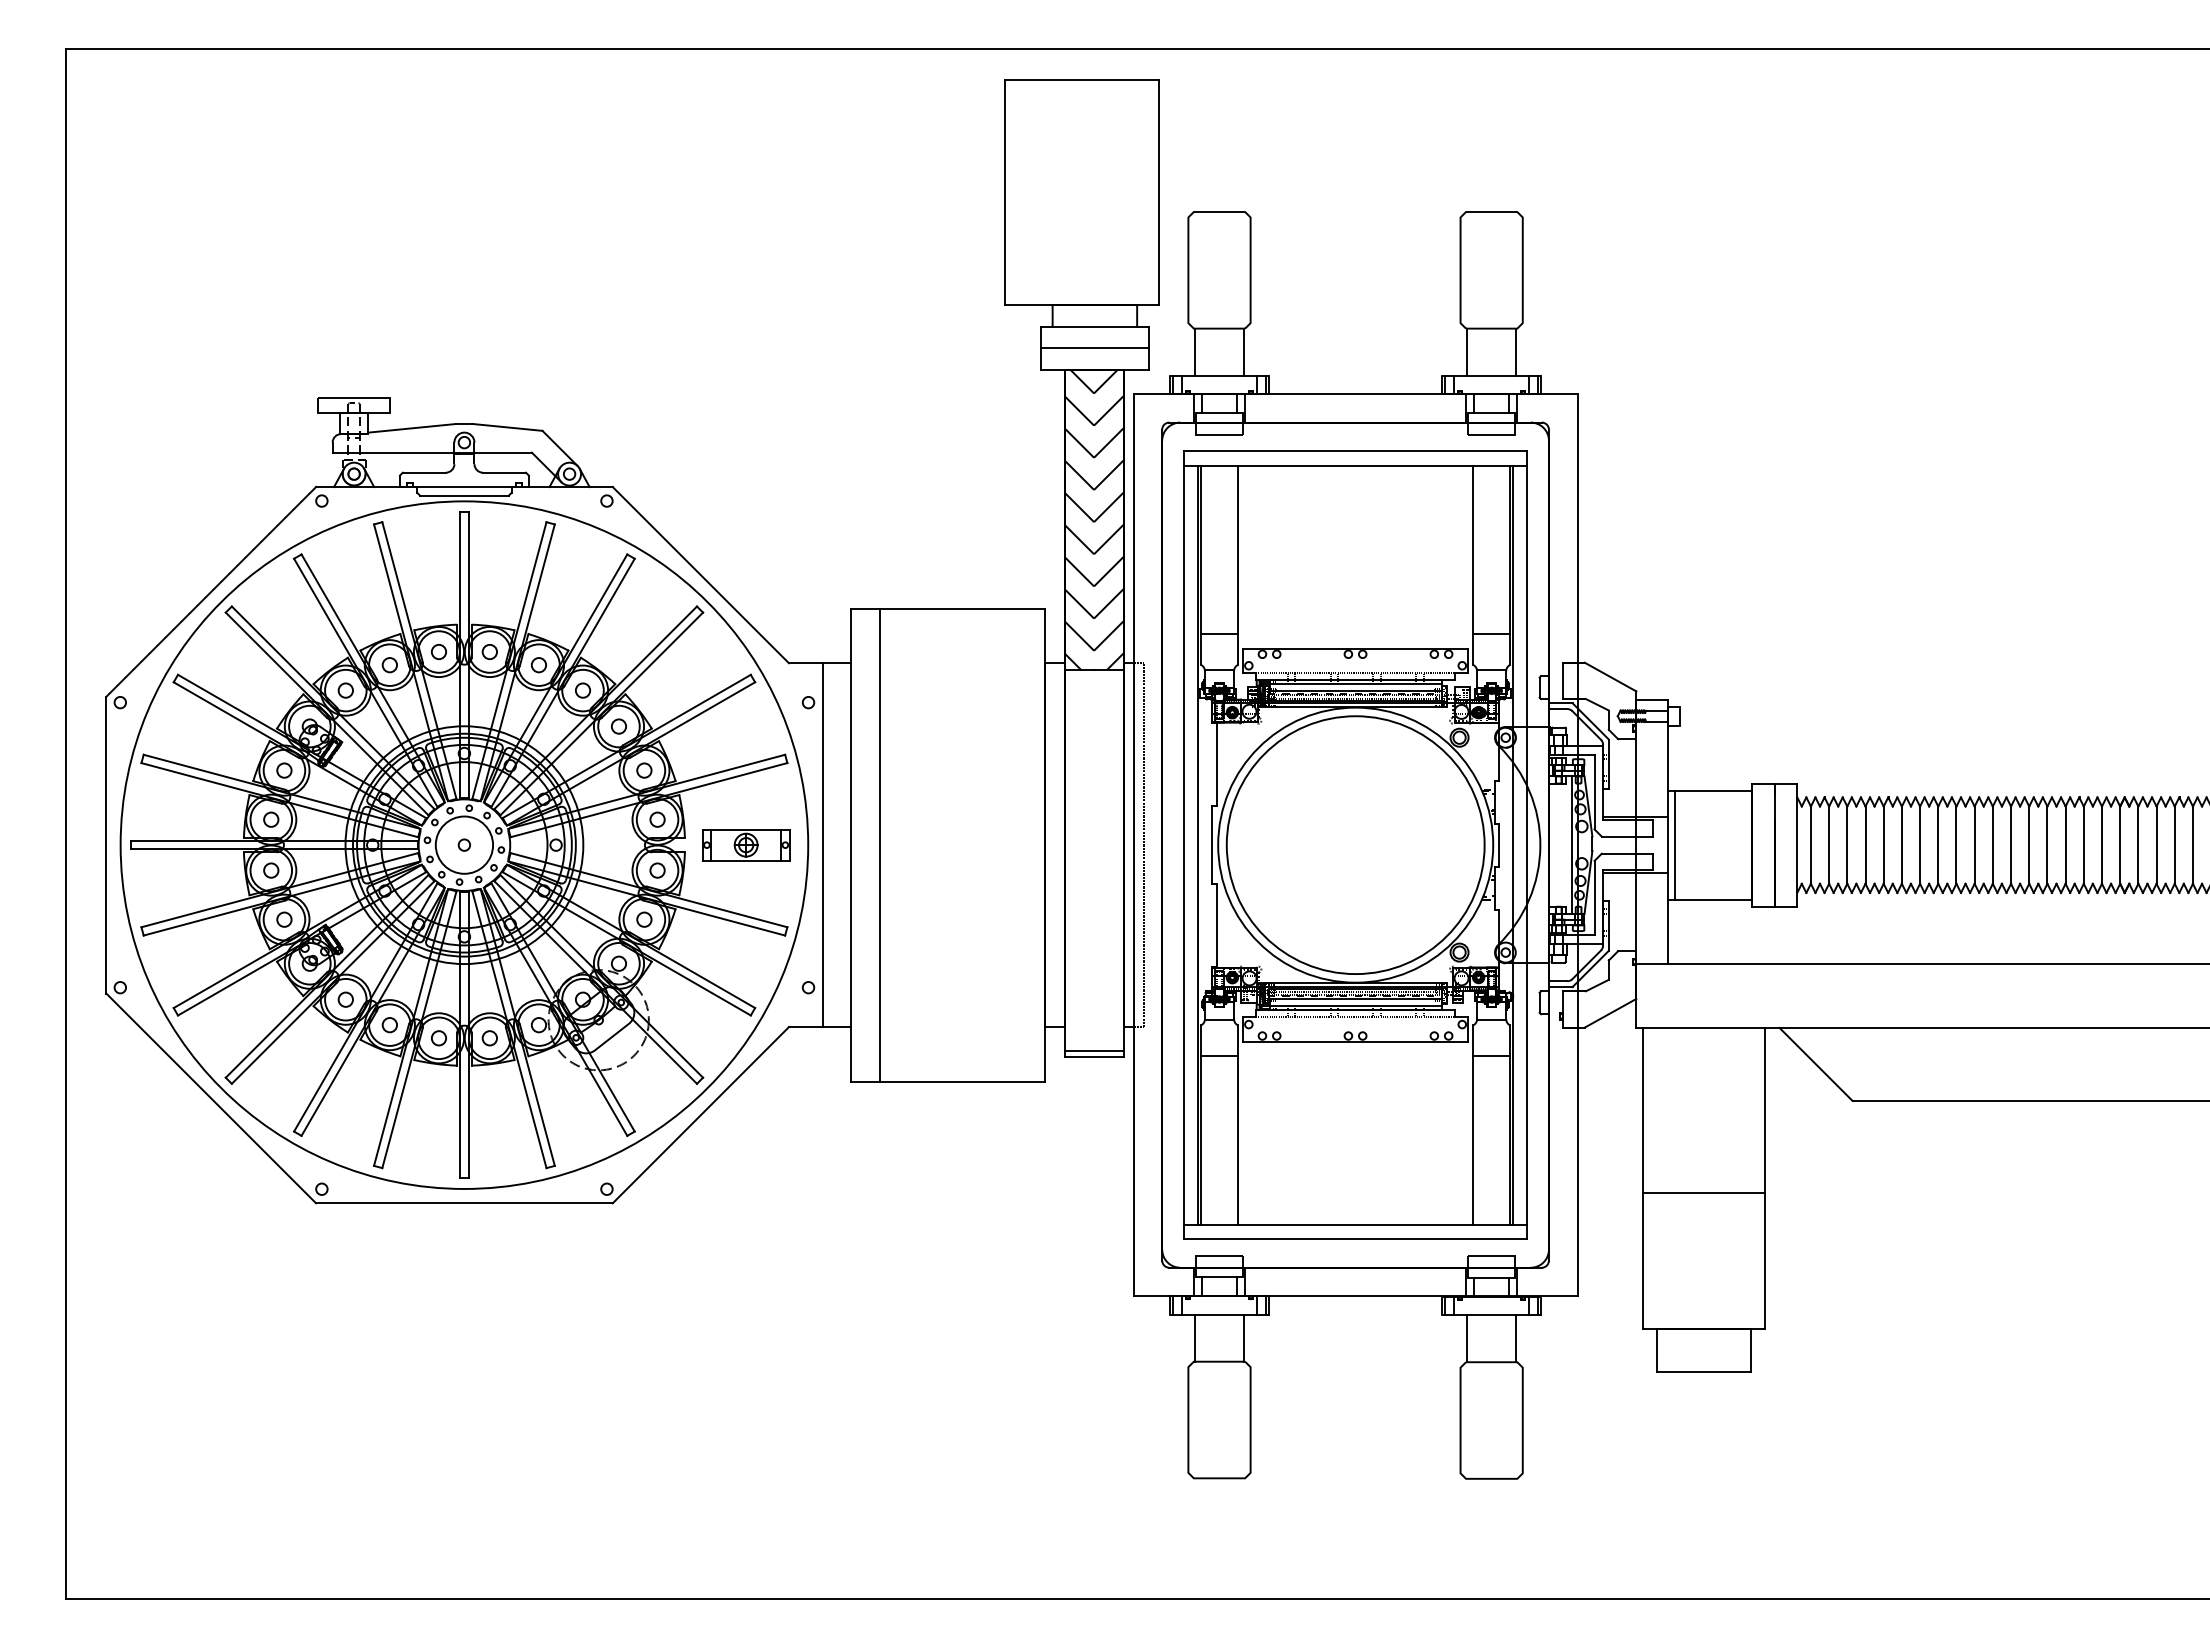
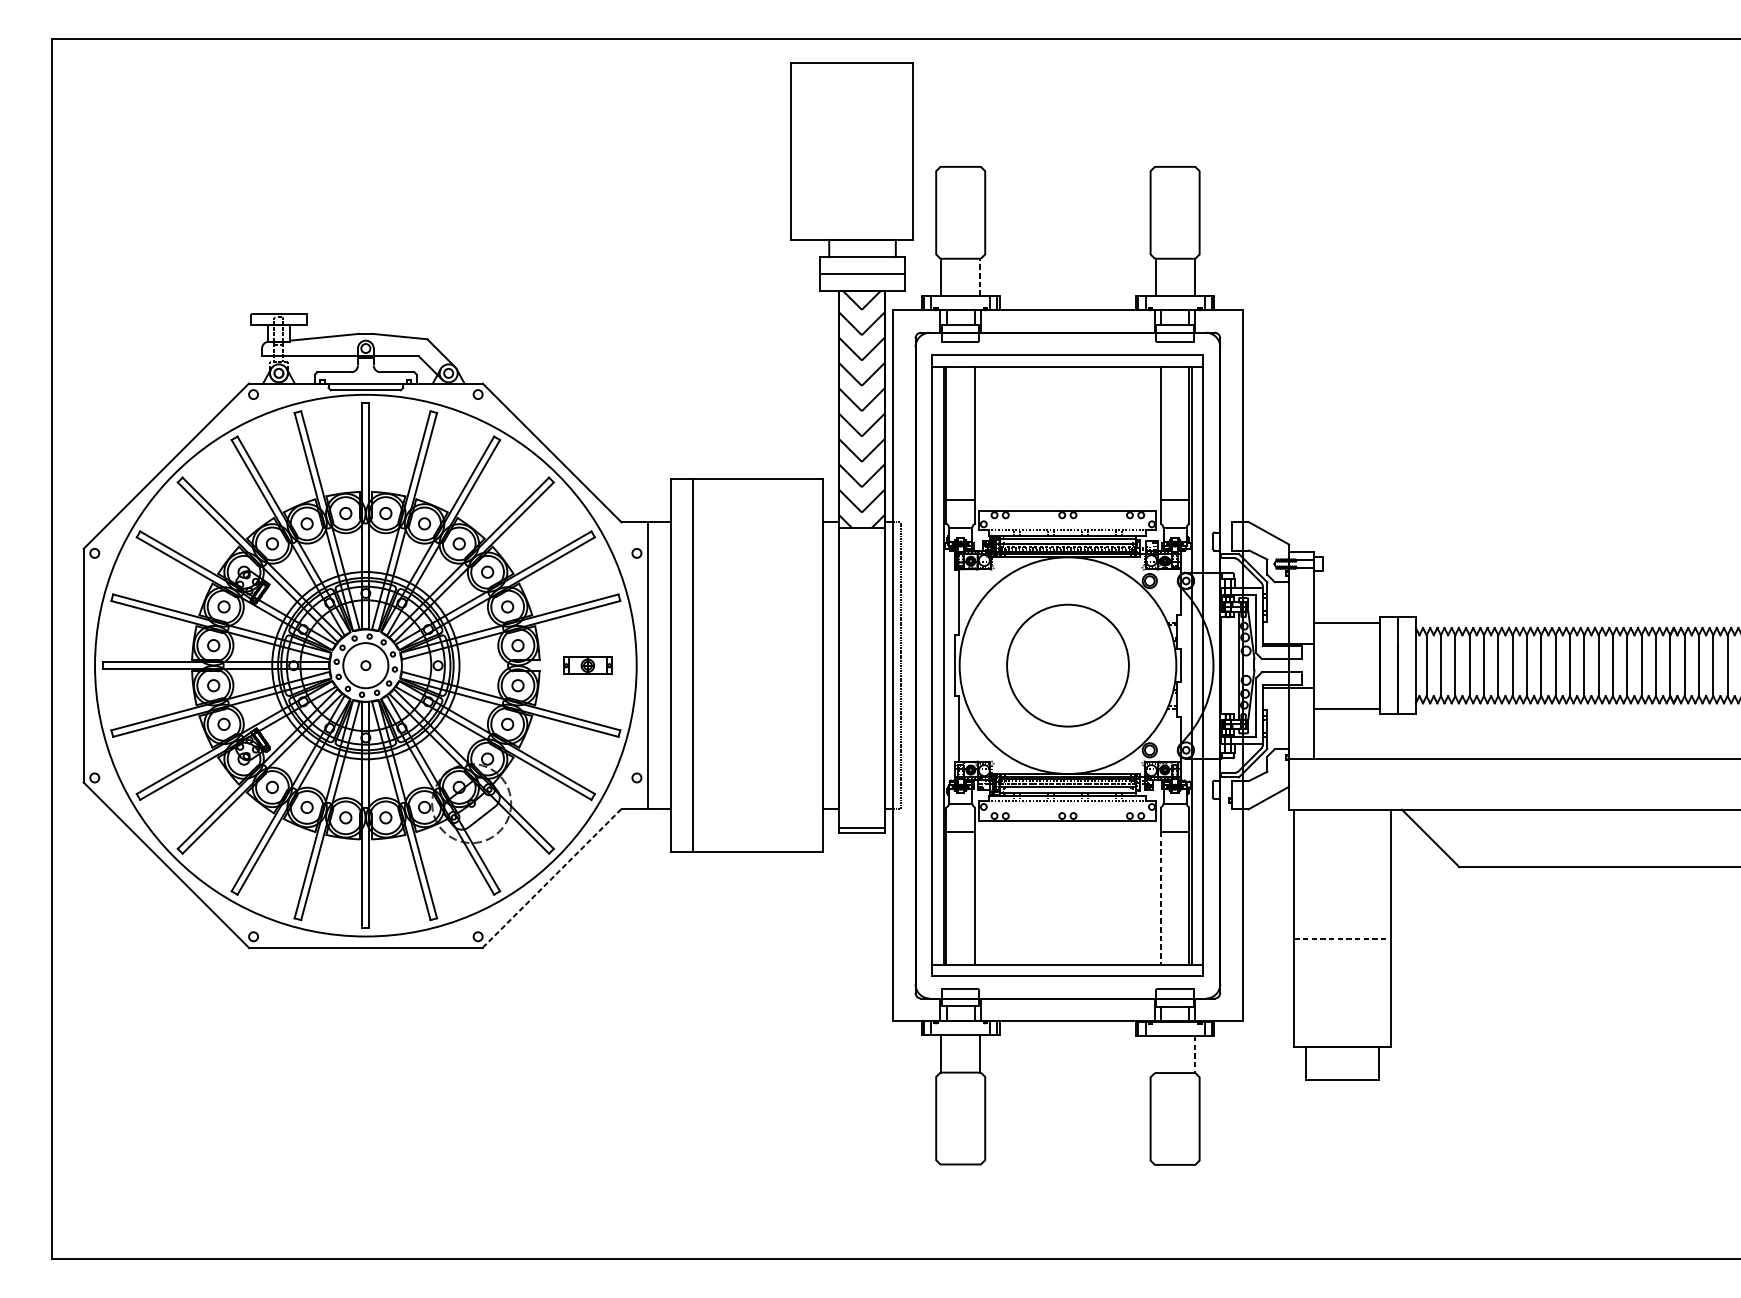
line: (1244, 352) -> (980, 277), solid -> dashed
line: (1674, 844) -> (1319, 665), removed
part: (746, 845) -> (588, 665), size x0.7
circle: (1355, 845) -> (1067, 665), size x0.6
line: (700, 1115) -> (551, 878), solid -> dashed
line: (1473, 1140) -> (1160, 898), solid -> dashed
line: (1704, 1192) -> (1342, 939), solid -> dashed
line: (1466, 1338) -> (1155, 1054), removed
line: (1516, 1338) -> (1194, 1054), solid -> dashed

